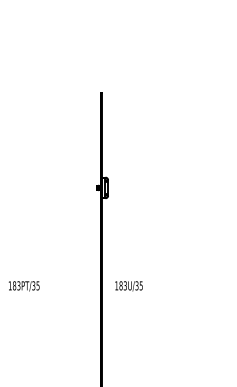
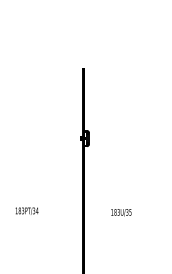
text: (37, 285) -> (36, 210), 183PT/35 -> 183PT/34
text: (128, 286) -> (121, 212), moved

